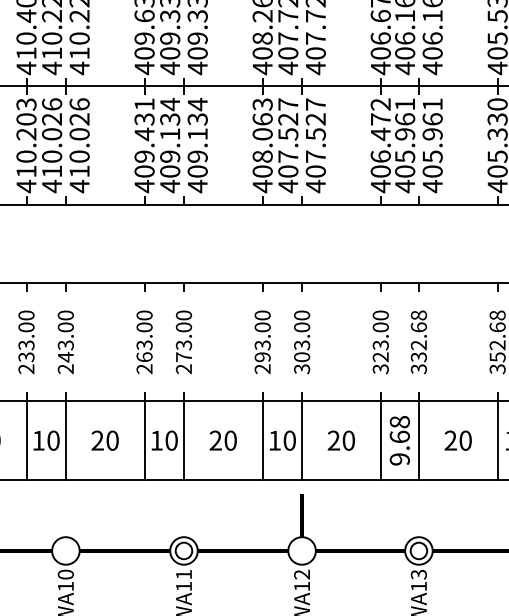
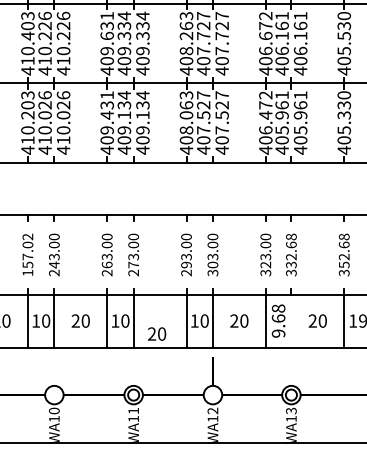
text: (25, 341) -> (27, 254), 233.00 -> 157.02
text: (223, 439) -> (157, 333), moved
line: (419, 439) -> (291, 320), removed

